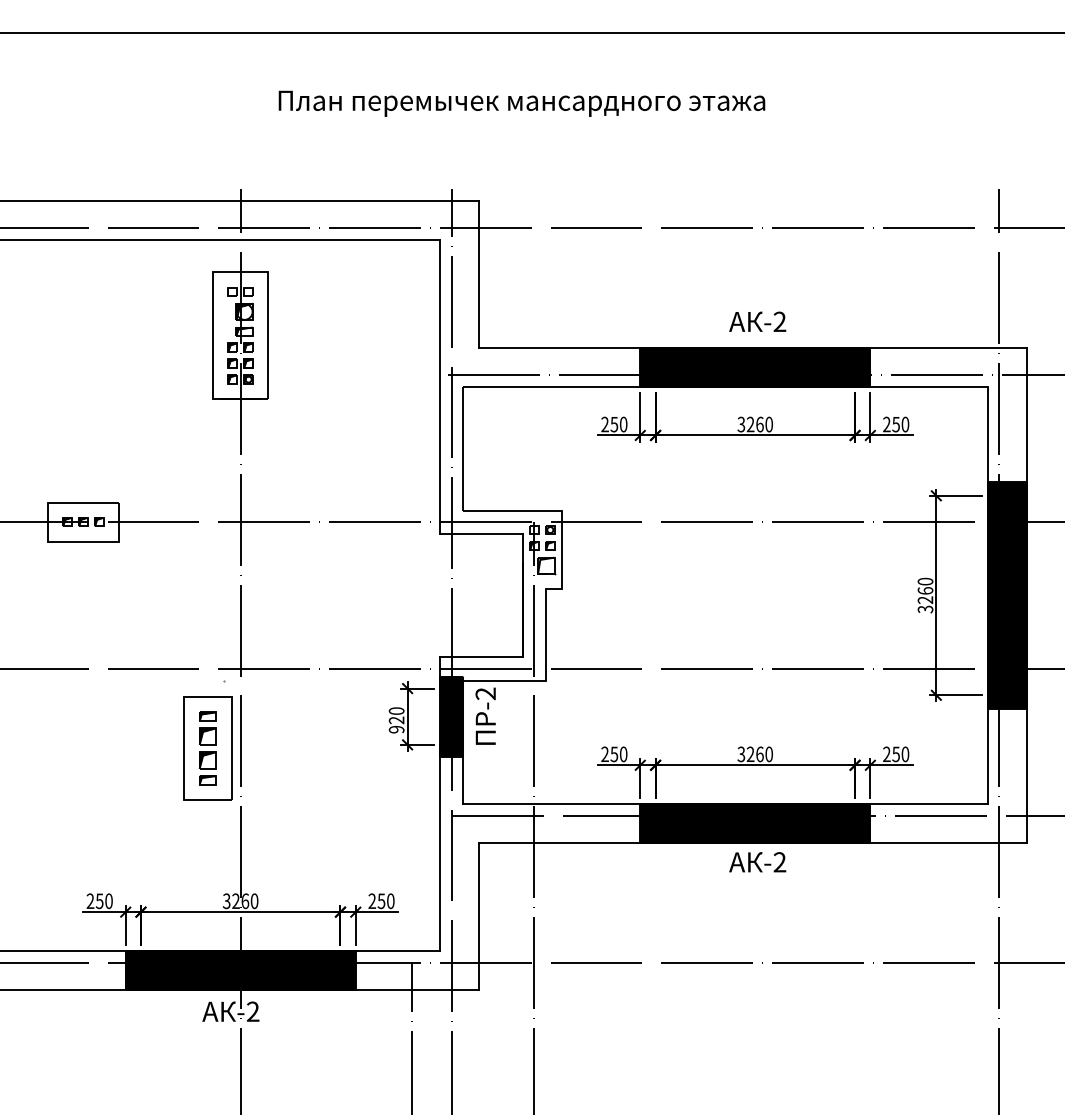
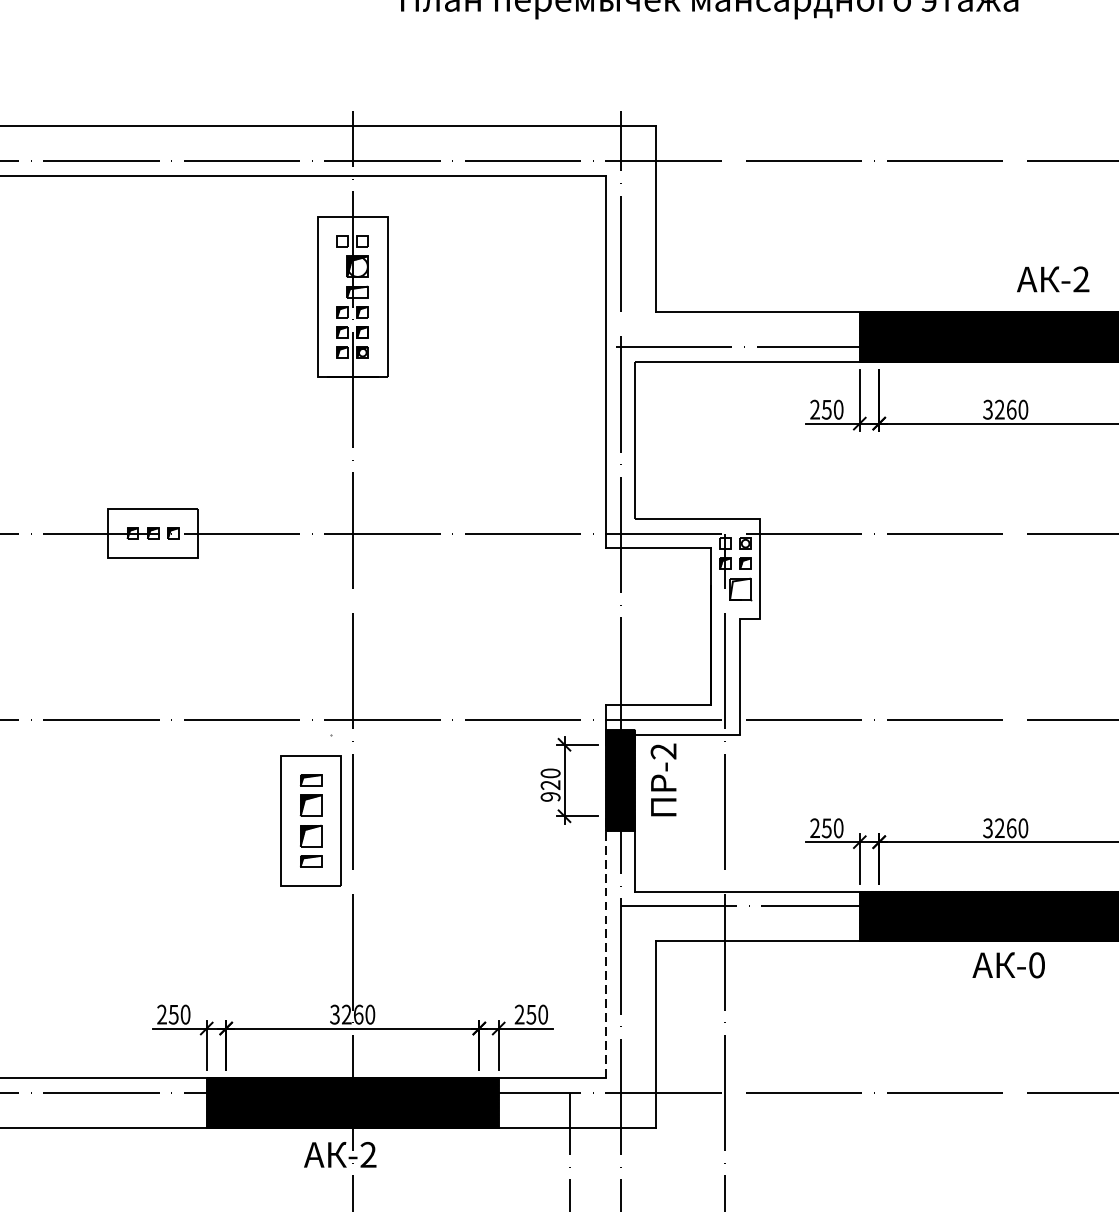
text: (757, 321) -> (1052, 278), moved
line: (440, 847) -> (606, 946), solid -> dashed
text: (779, 862) -> (1036, 965), -2 -> -0

